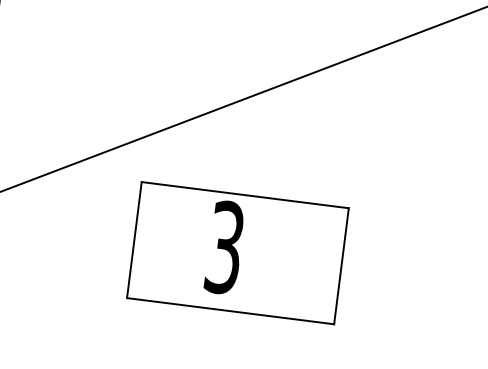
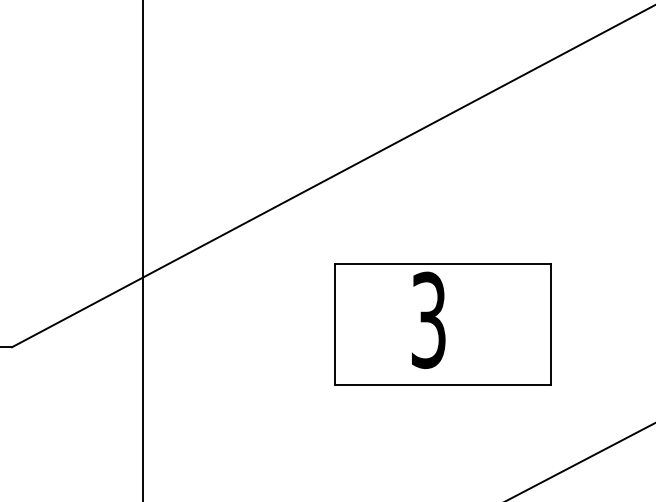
part: (237, 253) -> (442, 324), moved

